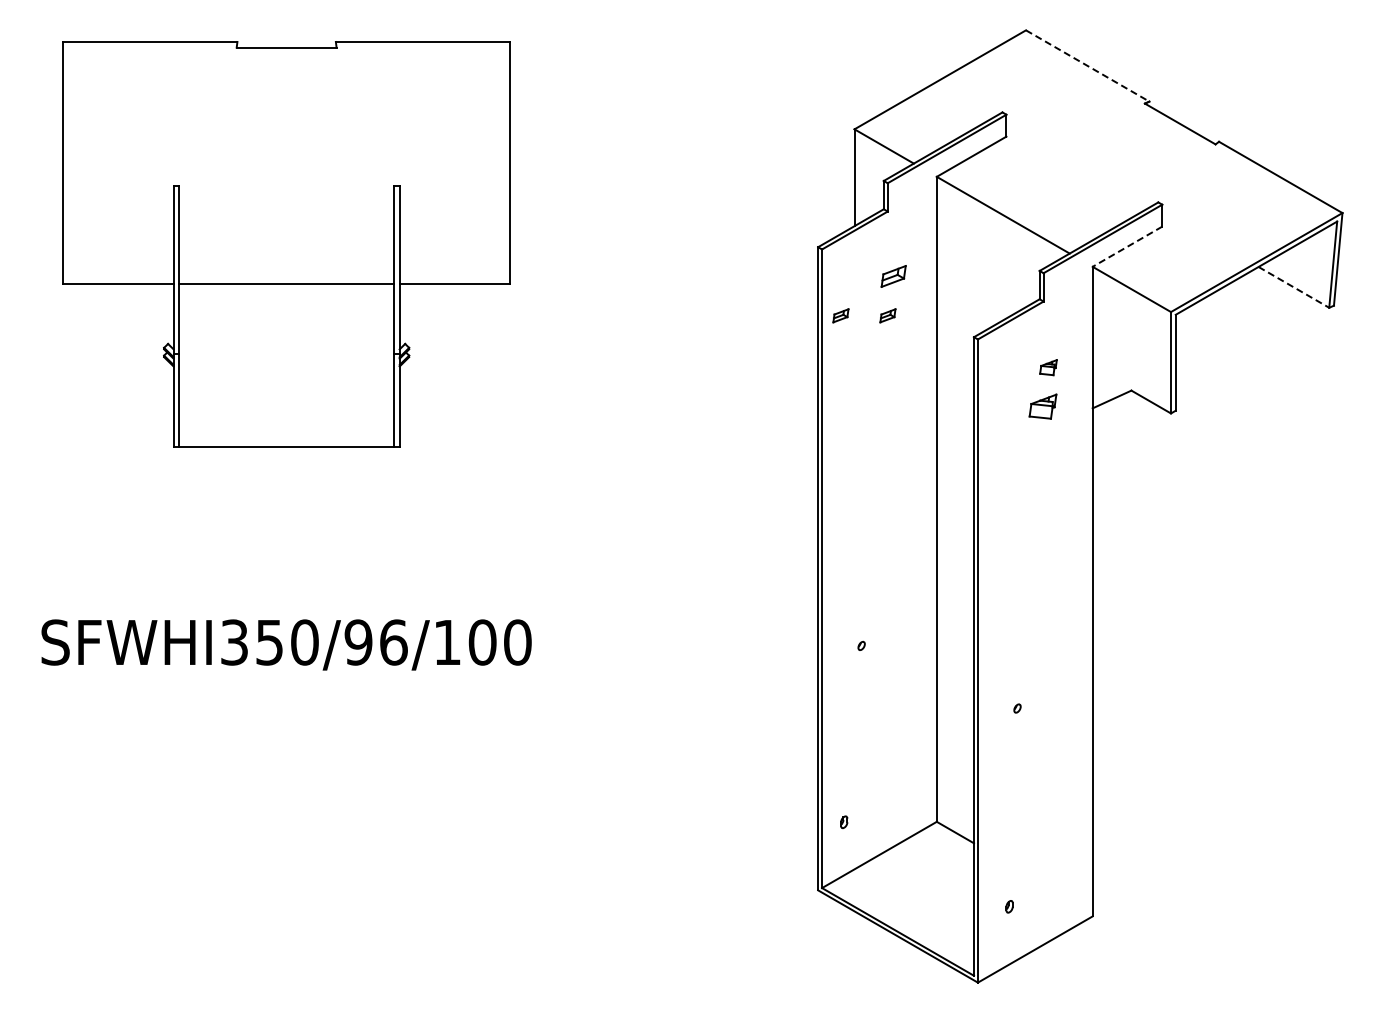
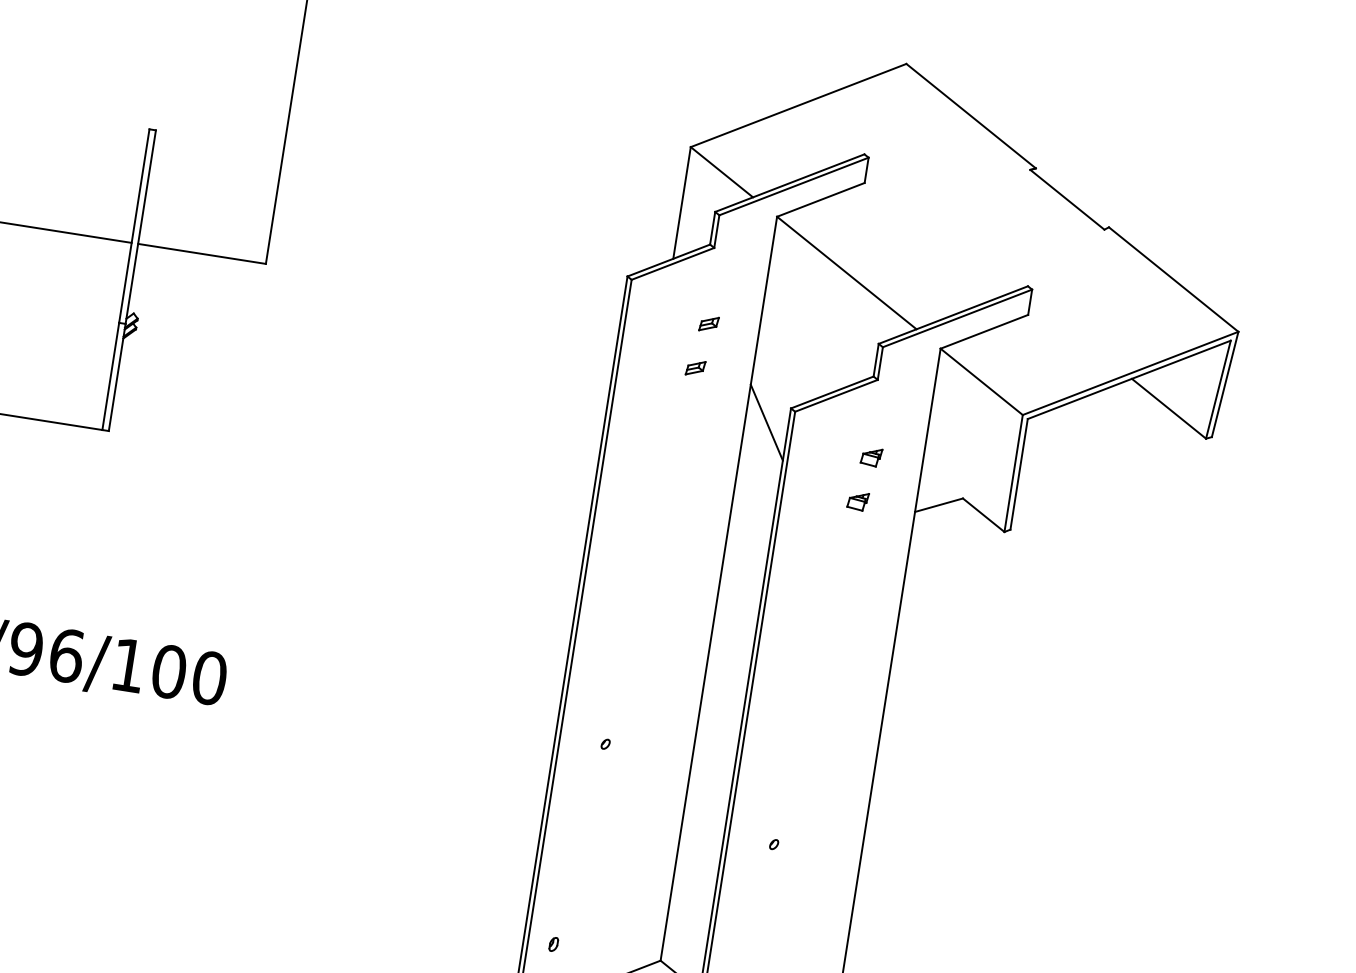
line: (1088, 66) -> (971, 116), dashed -> solid
line: (1127, 246) -> (984, 331), dashed -> solid
part: (892, 276) -> (707, 323), size x0.62
line: (1293, 287) -> (1168, 408), dashed -> solid
part: (840, 315) -> (640, 359), removed
line: (955, 352) -> (766, 422), added
part: (1042, 406) -> (857, 500), size x0.62

